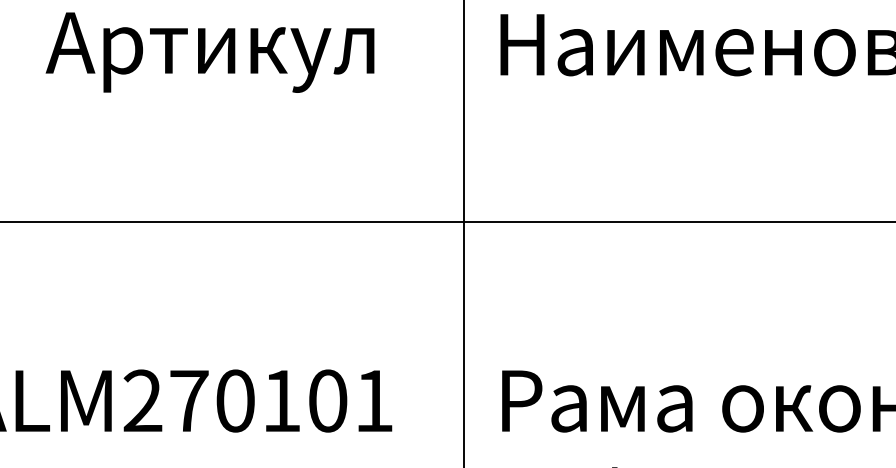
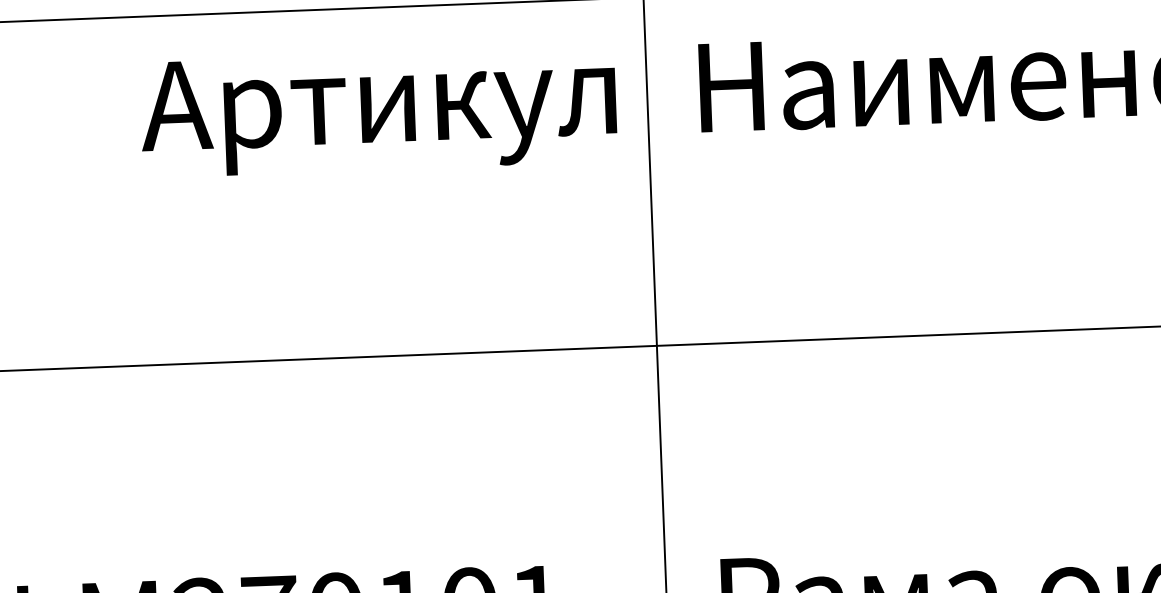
text: (209, 52) -> (377, 111), moved

